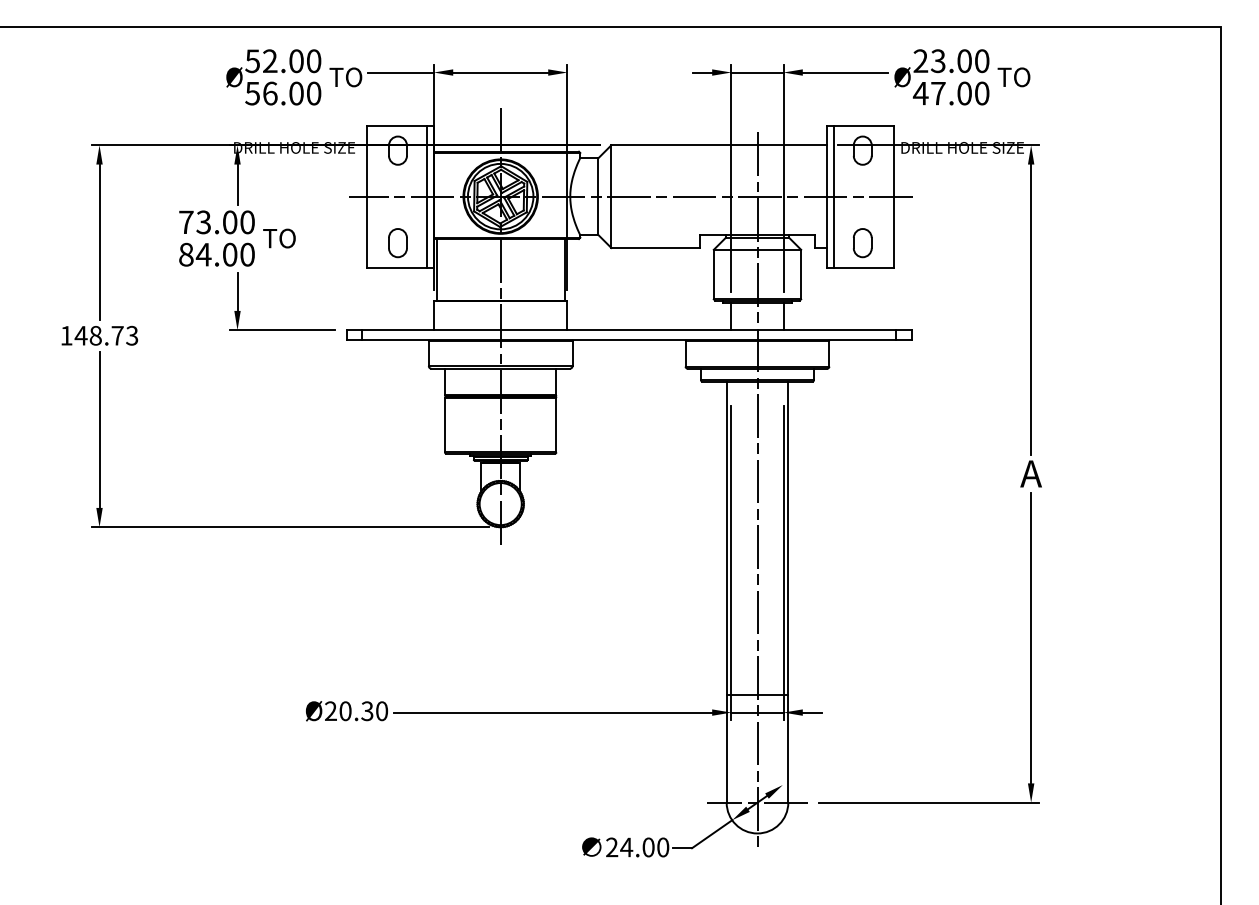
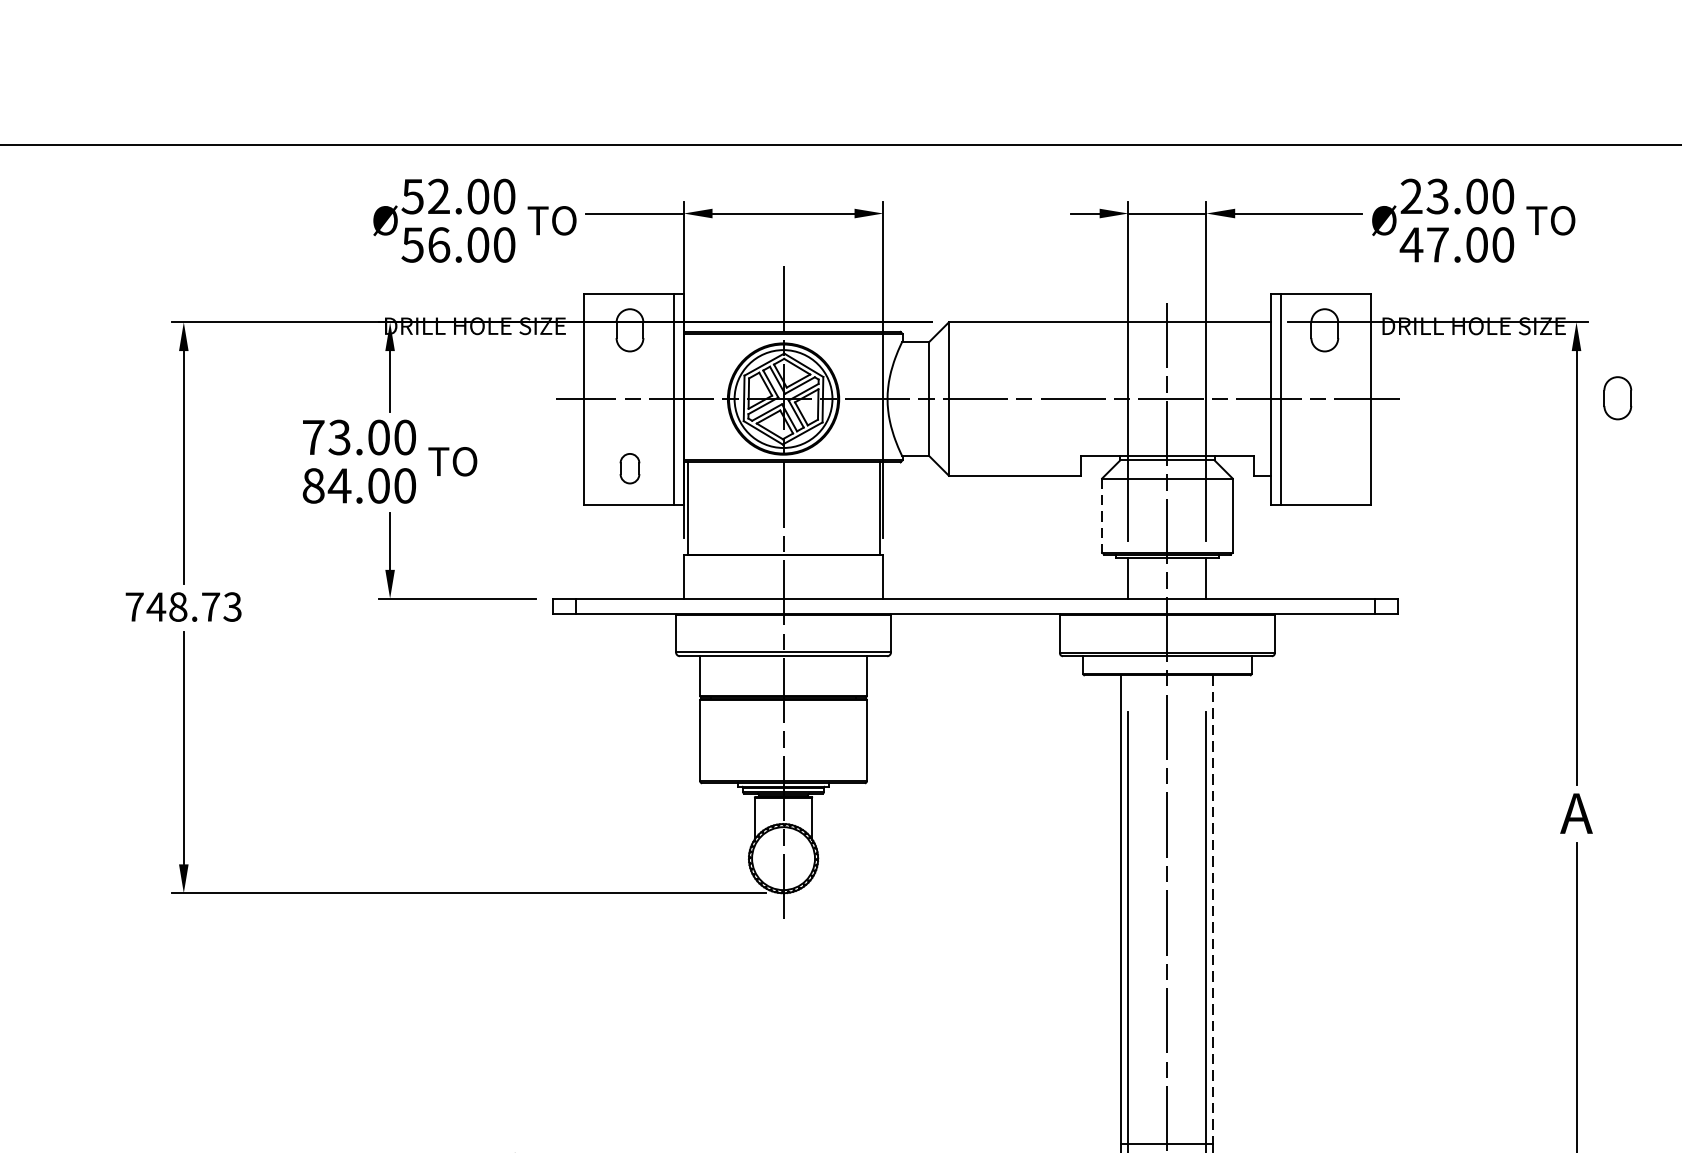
part: (397, 243) -> (629, 469), size x0.7
part: (862, 243) -> (1617, 398), moved
line: (713, 274) -> (1101, 515), solid -> dashed
text: (66, 335) -> (134, 606), 148.73 -> 748.73
line: (788, 538) -> (1213, 910), solid -> dashed

